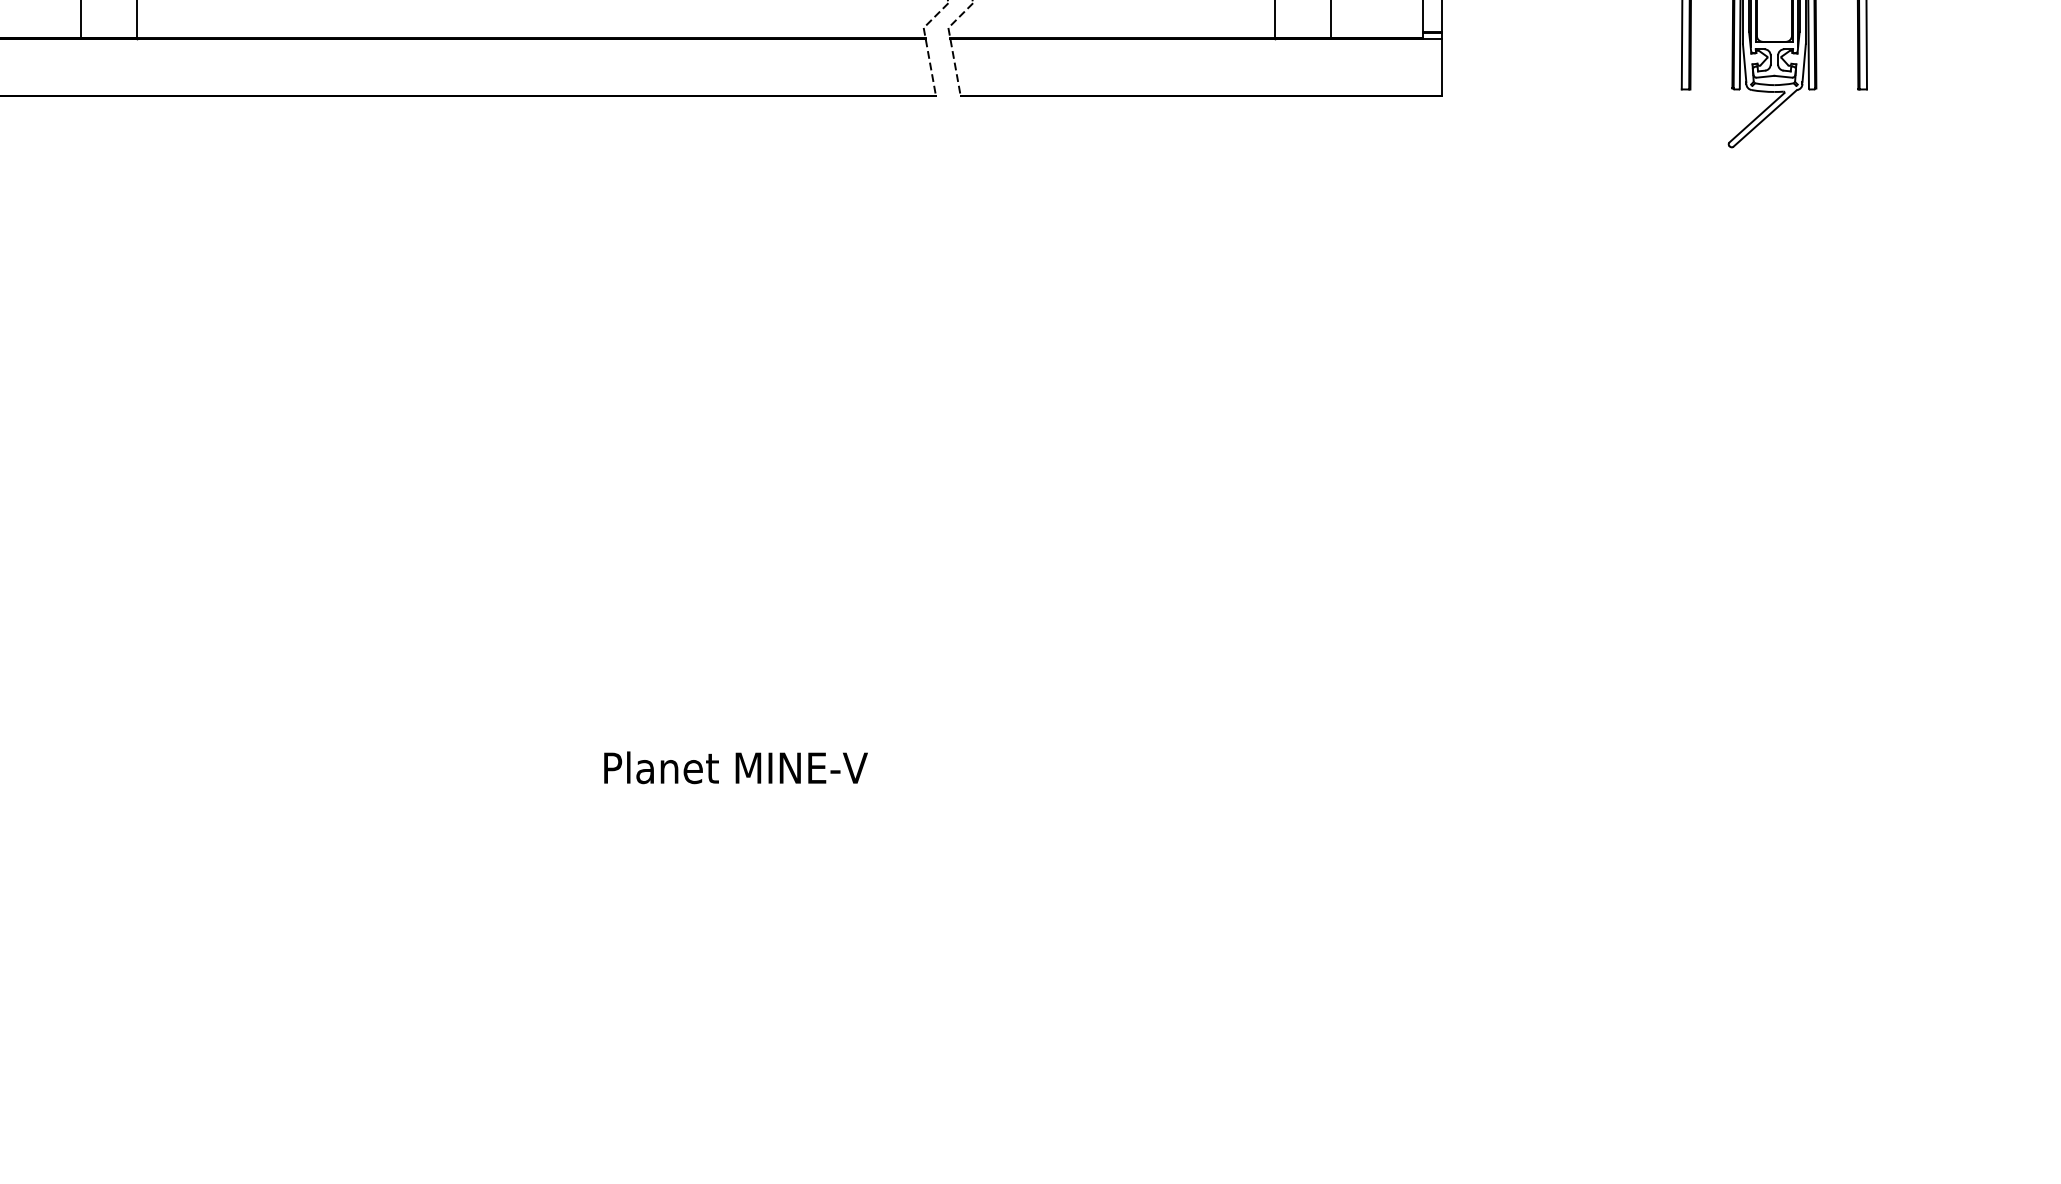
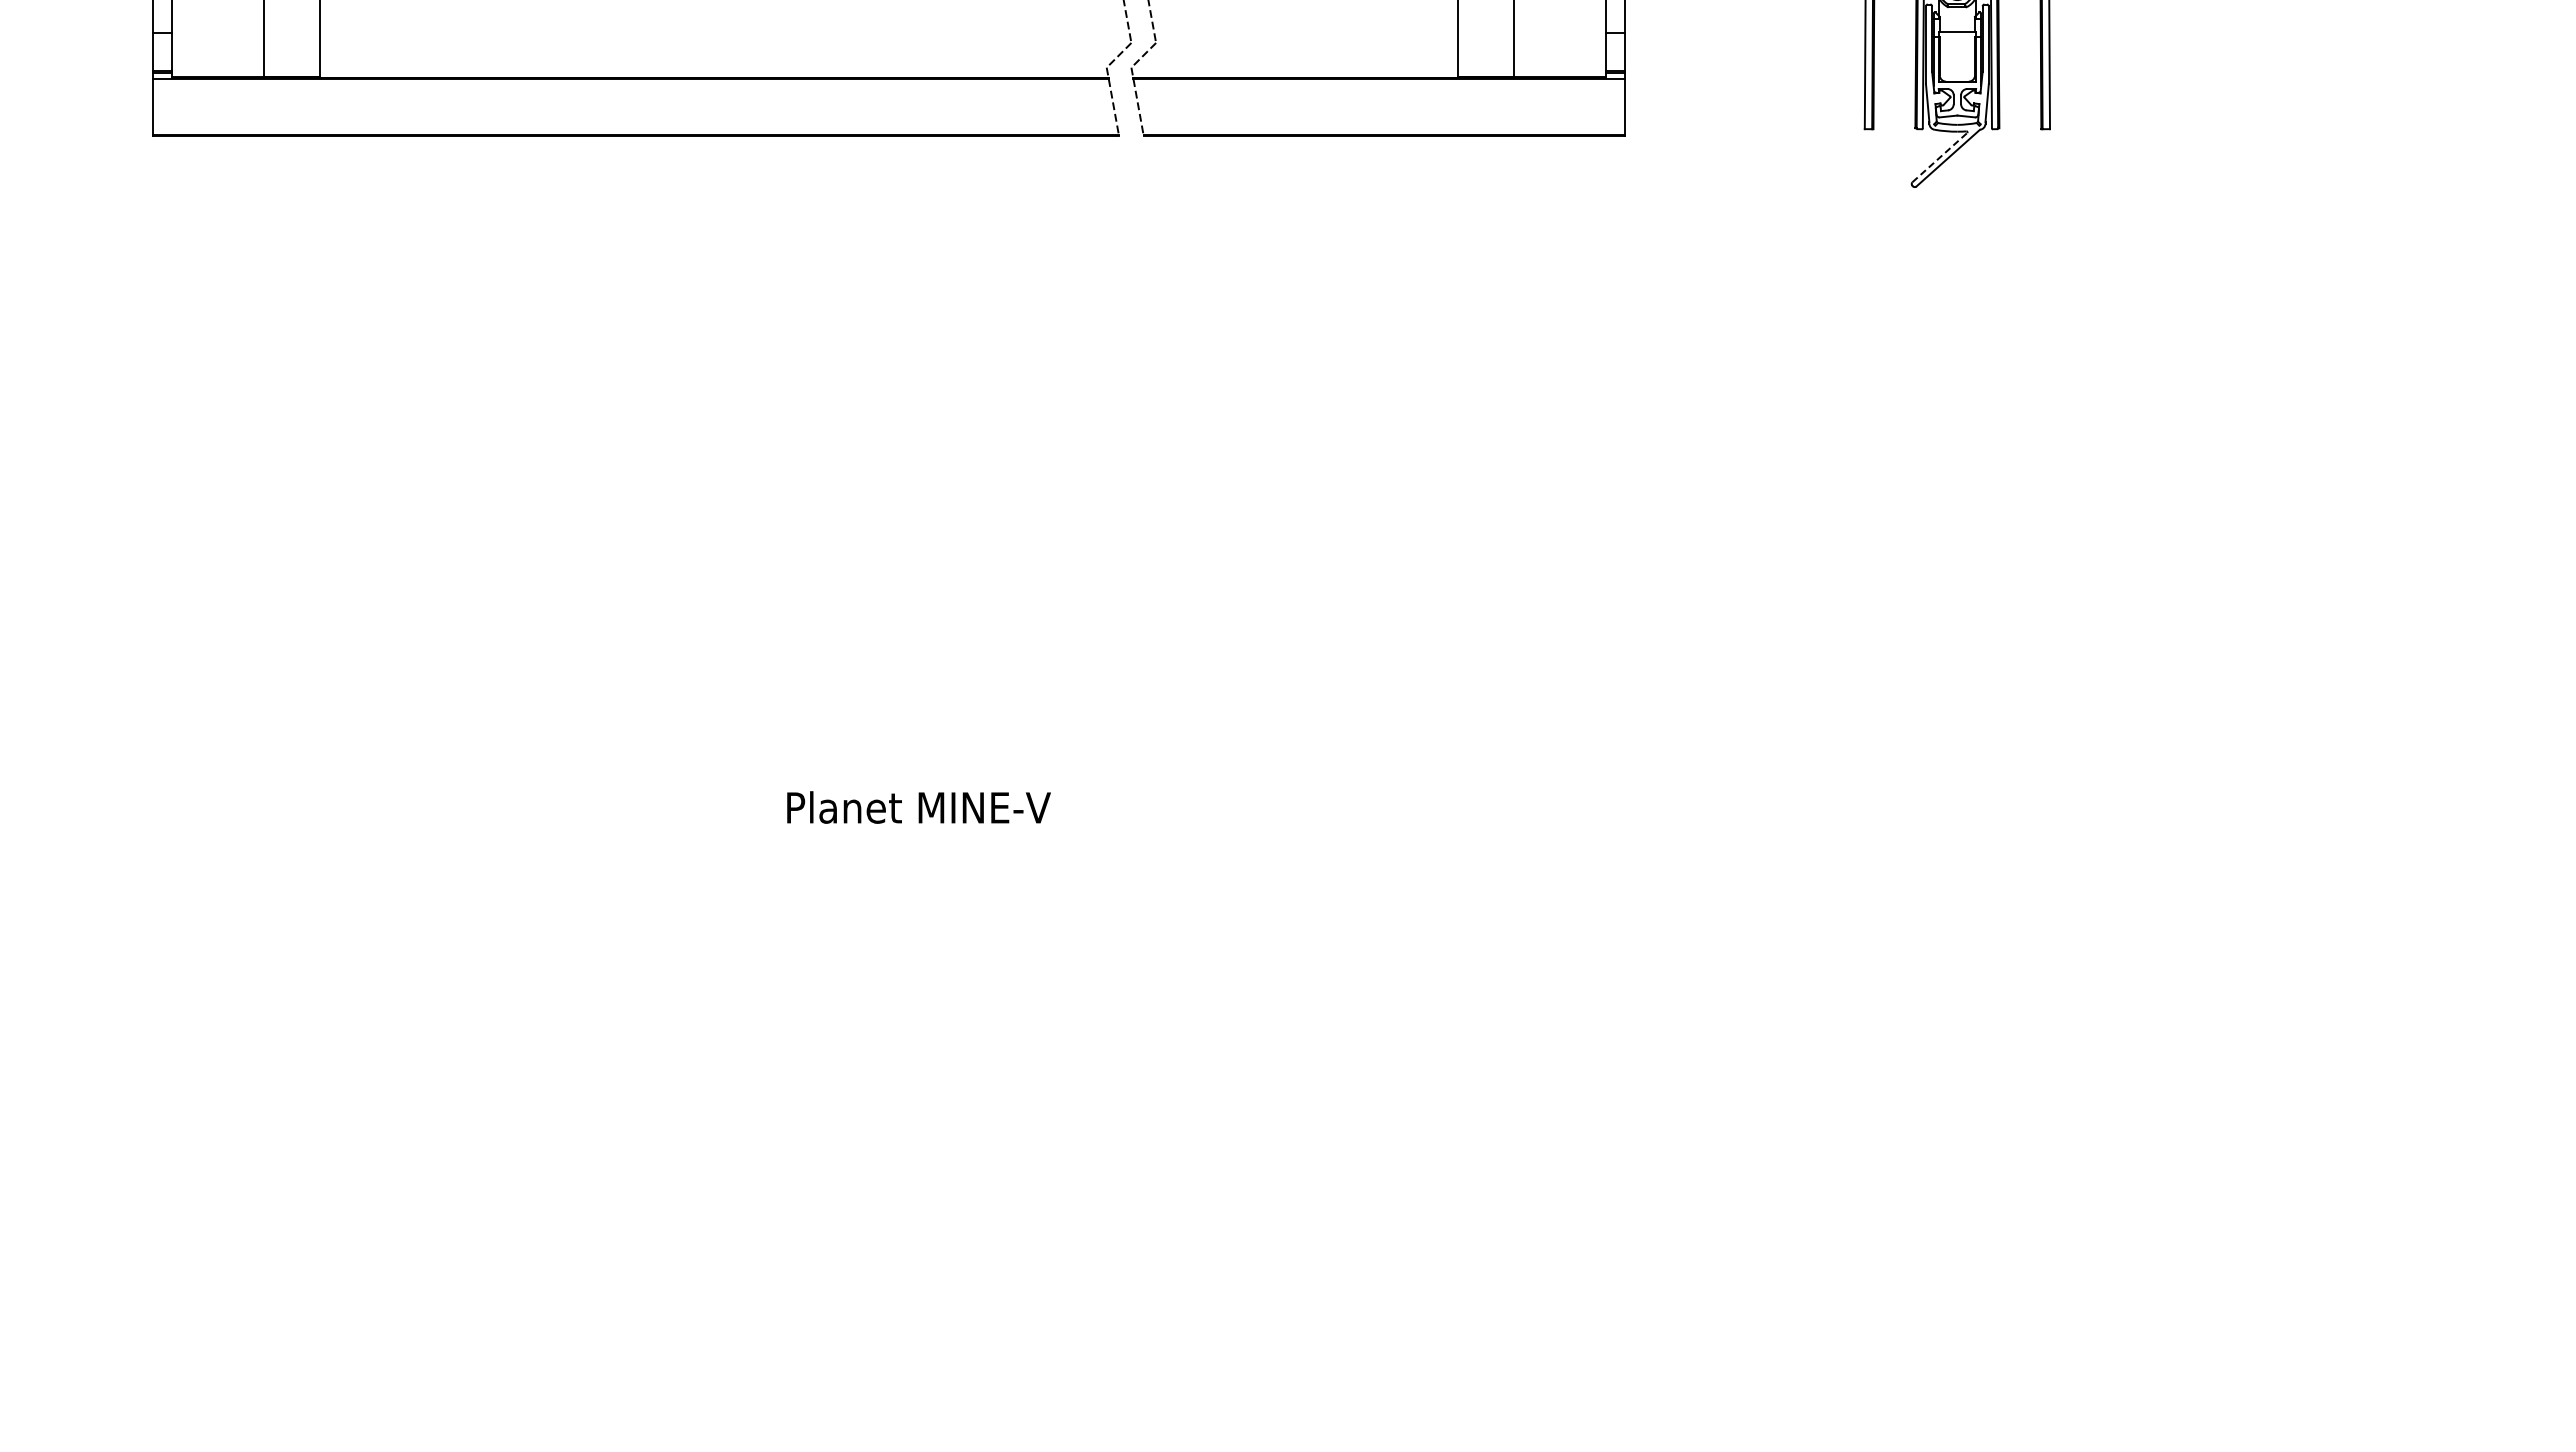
line: (1756, 117) -> (1939, 157), solid -> dashed

